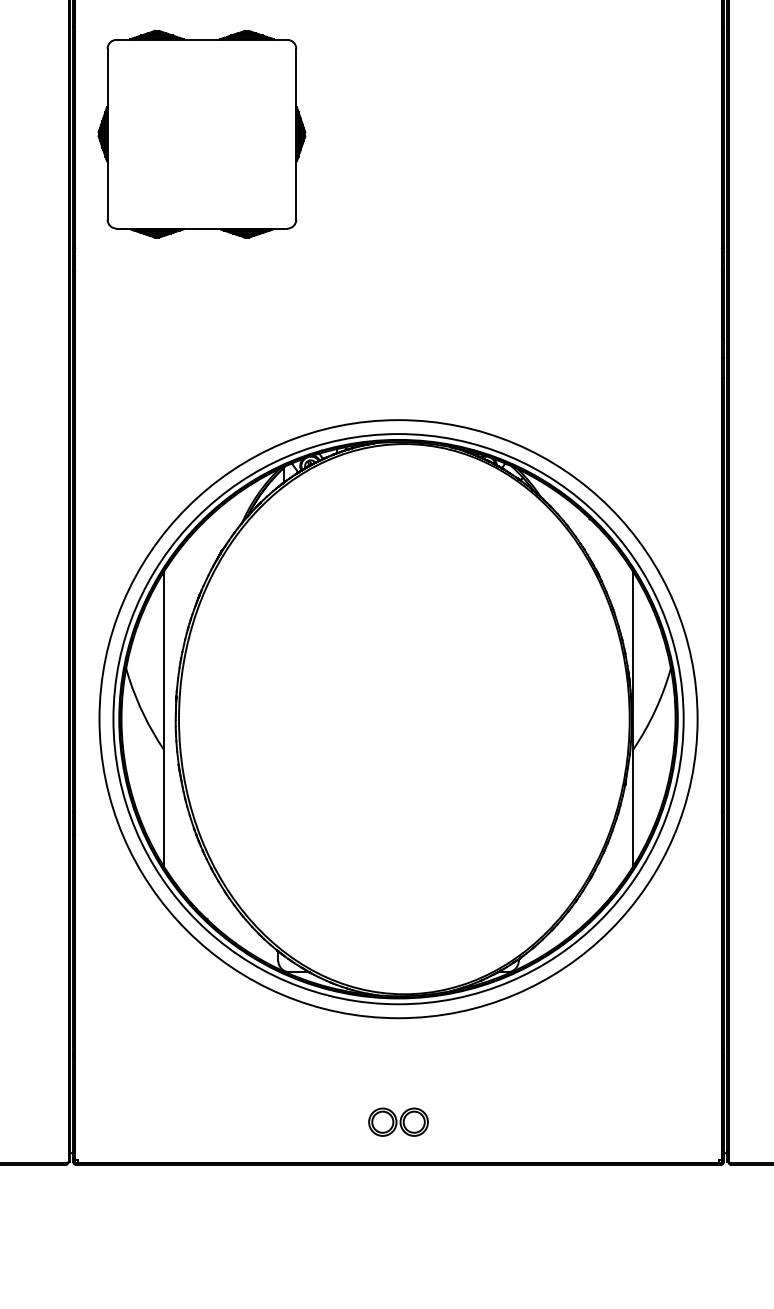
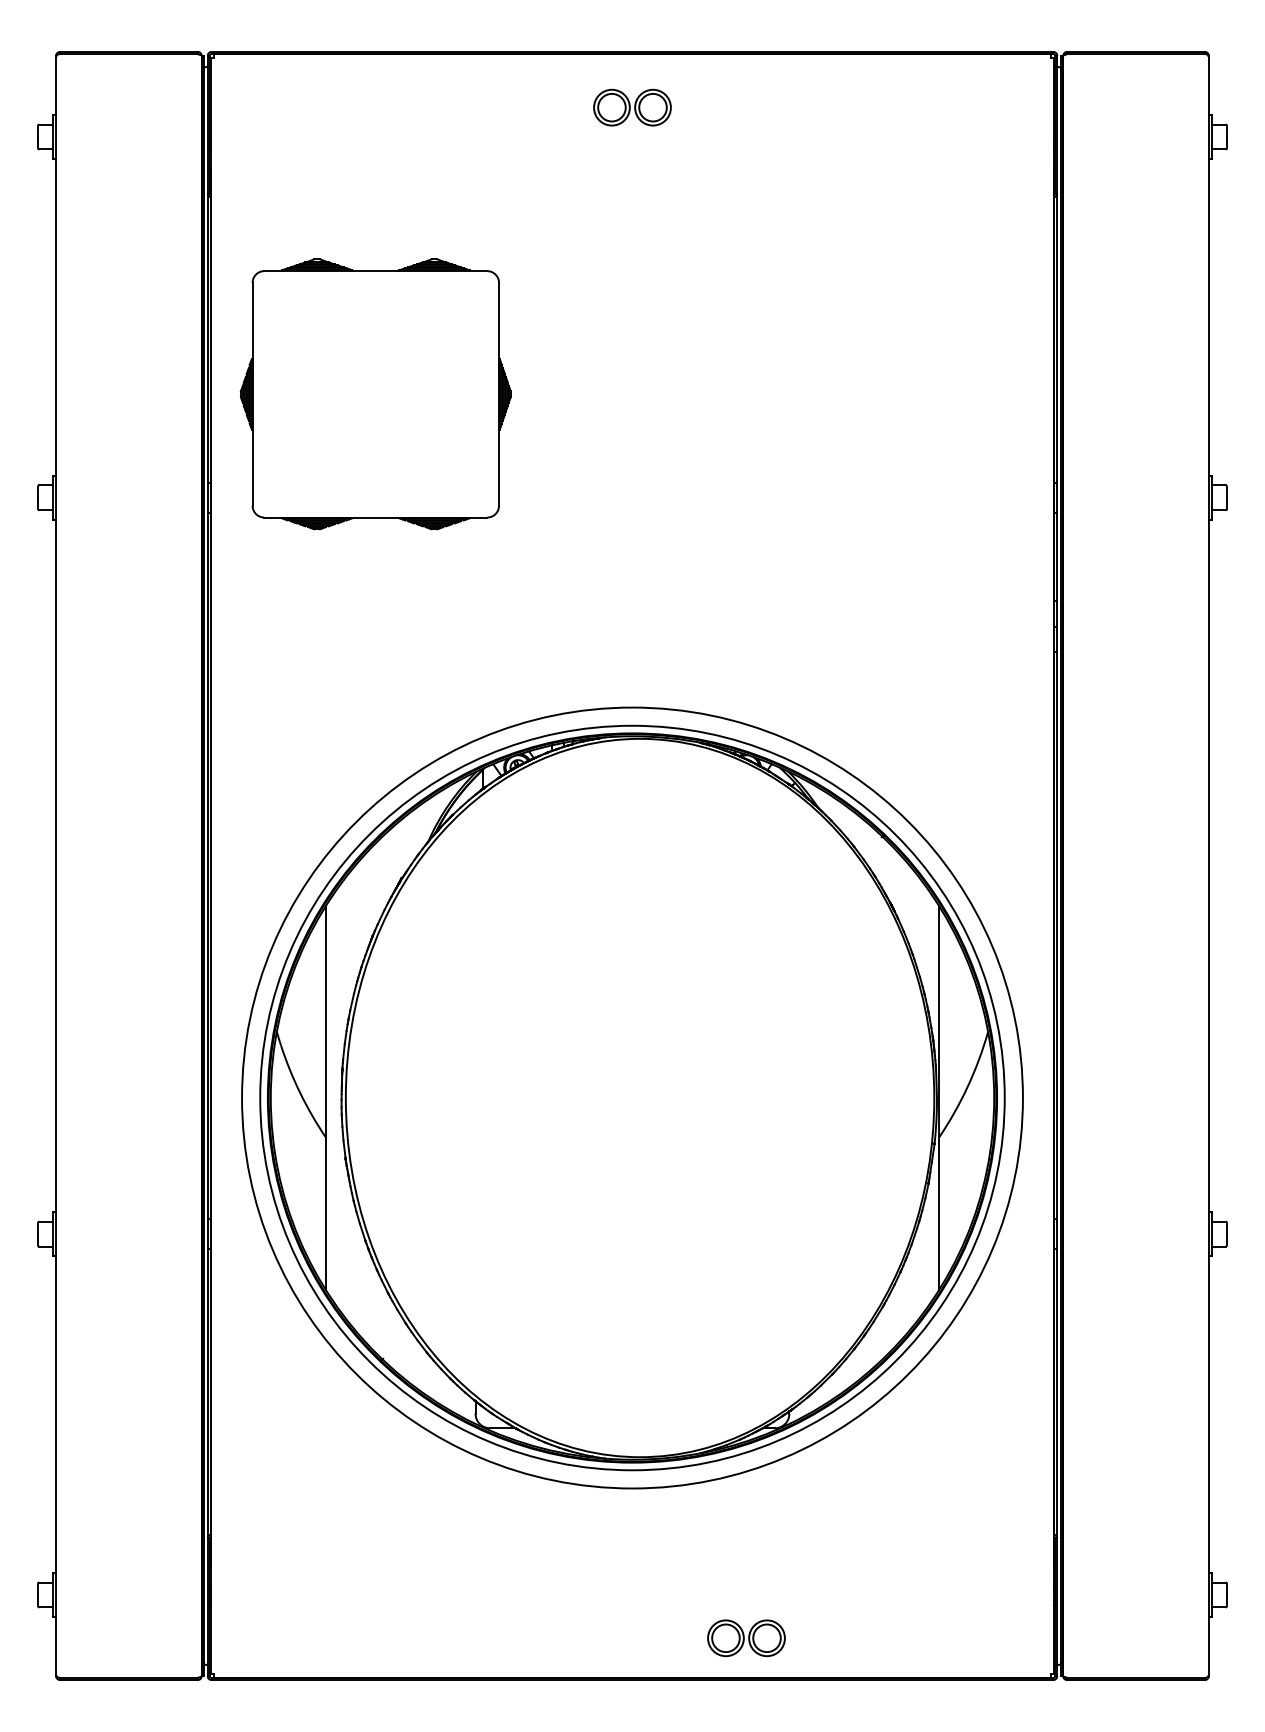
part: (201, 134) -> (375, 394), moved
part: (398, 1122) -> (746, 1638), moved

